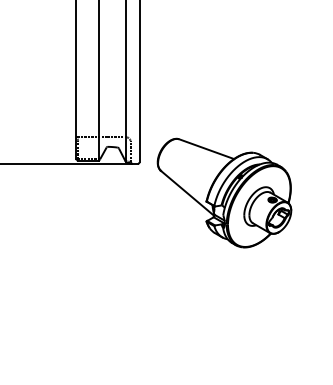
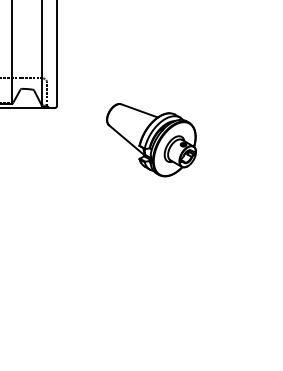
part: (224, 192) -> (151, 139), size x0.6

